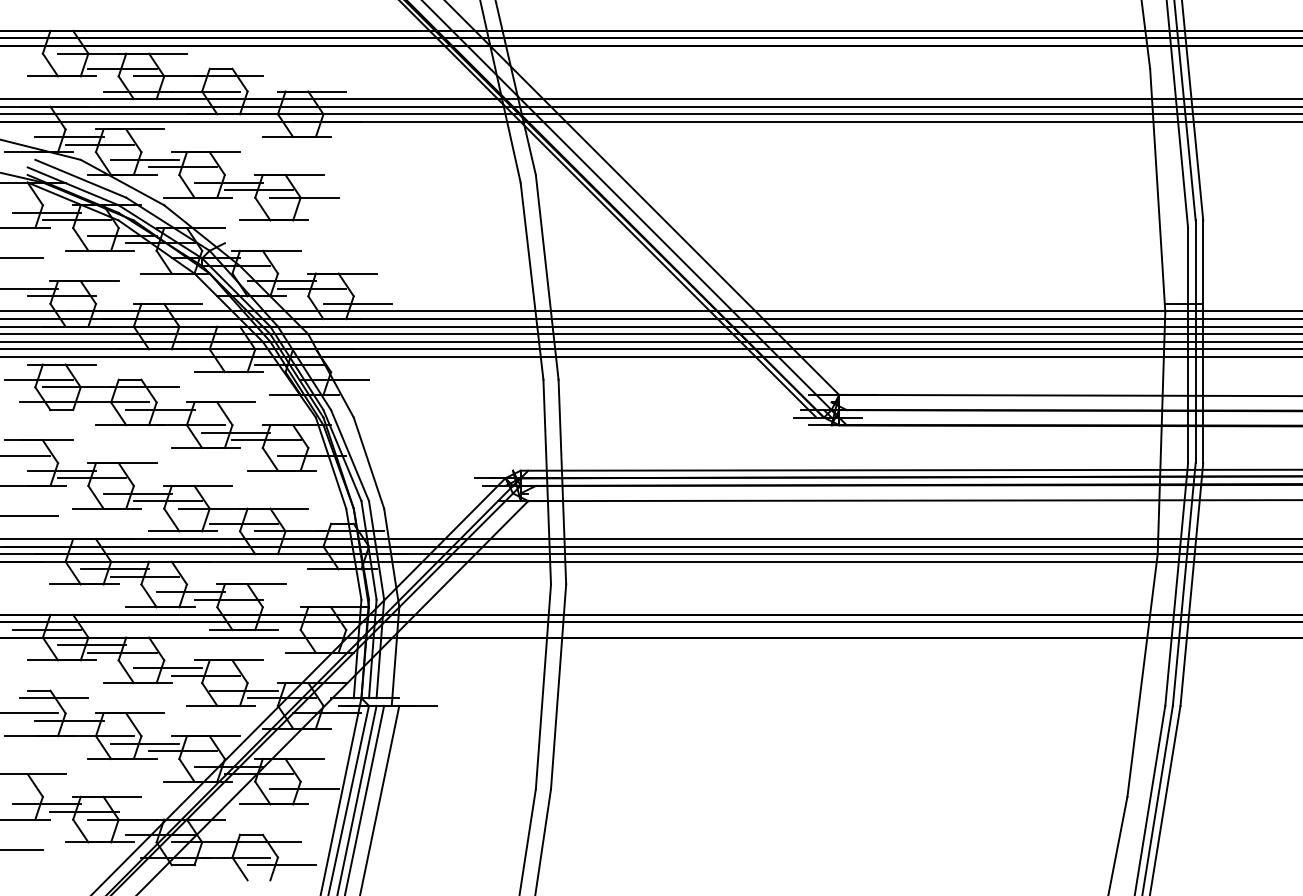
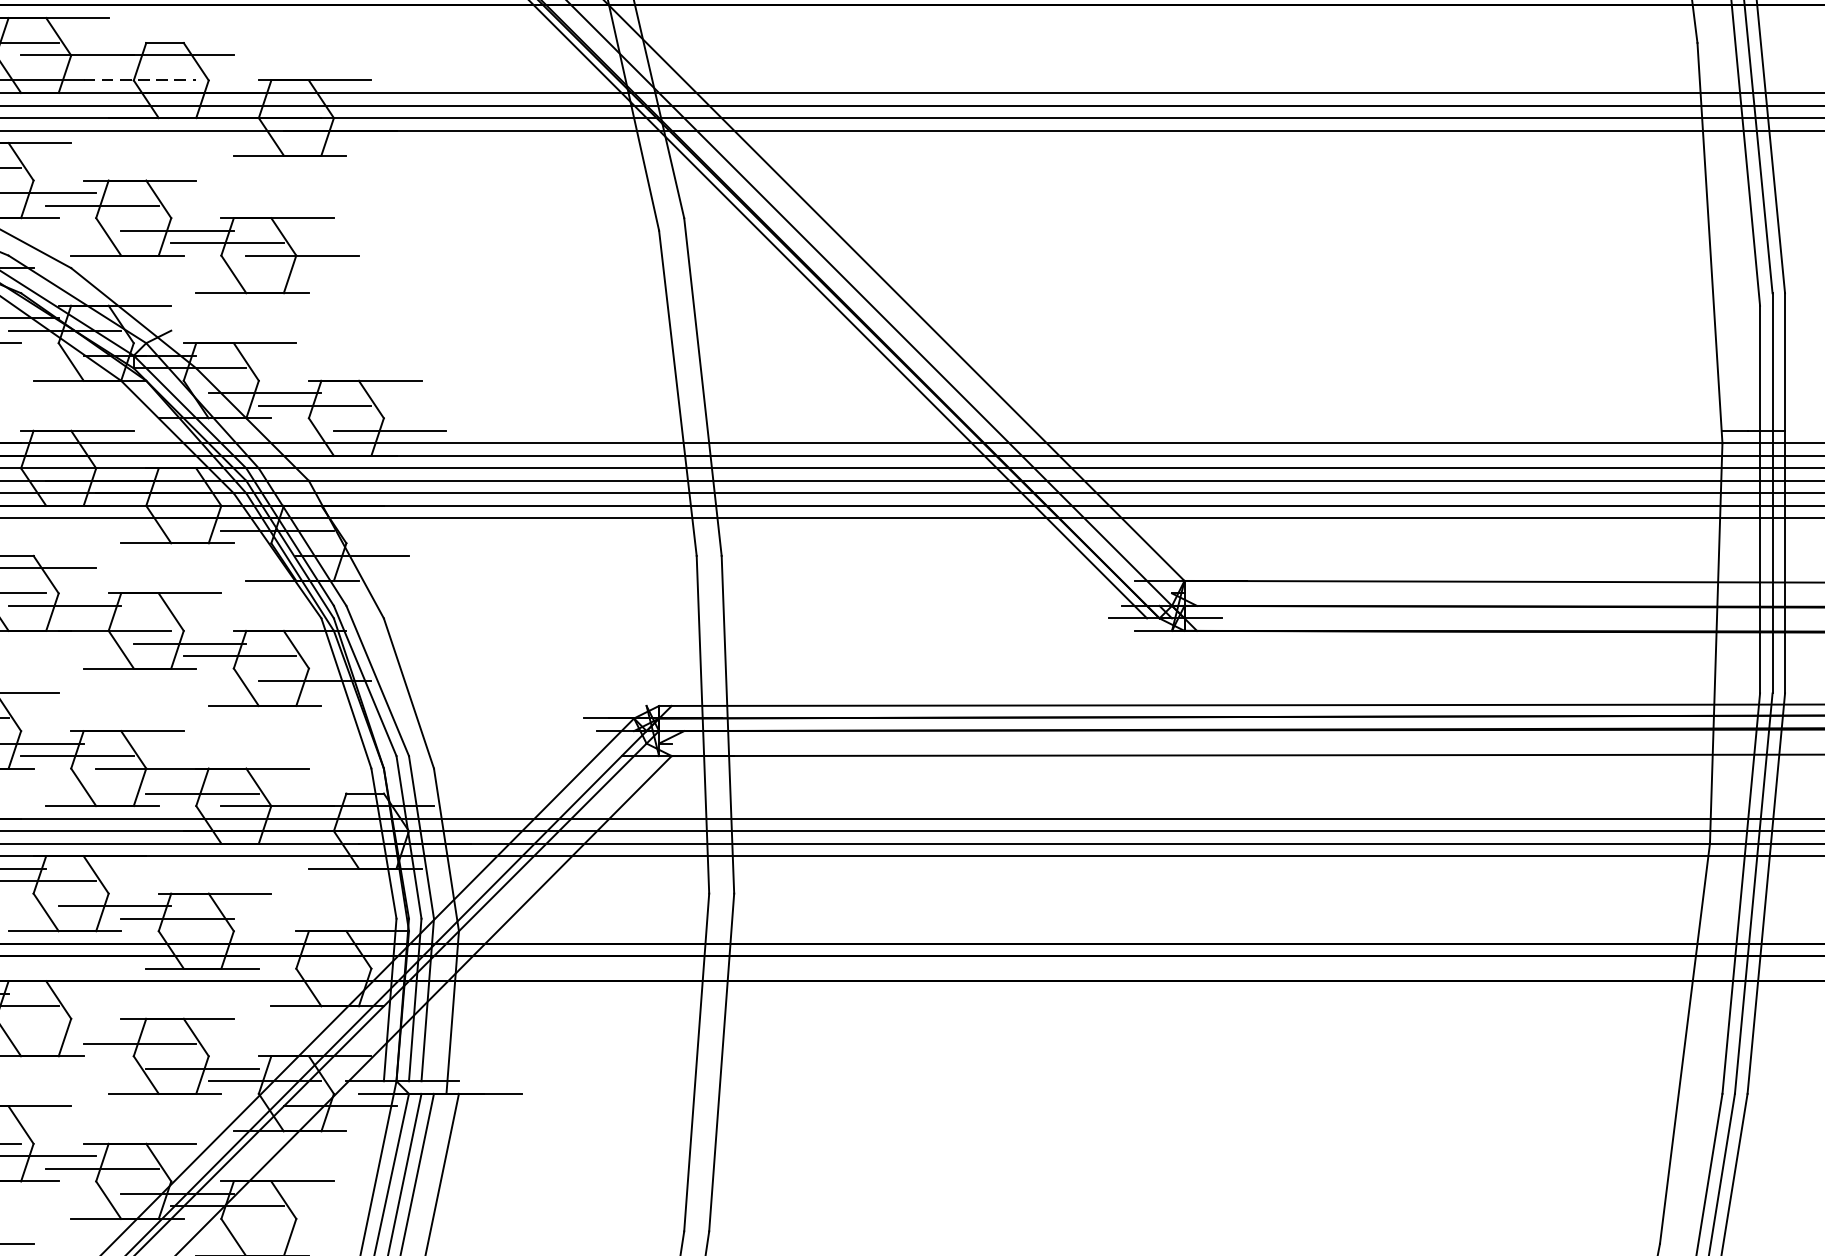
line: (206, 91) -> (140, 80), solid -> dashed
line: (167, 667) -> (76, 1030), removed
line: (304, 789) -> (302, 1231), removed

